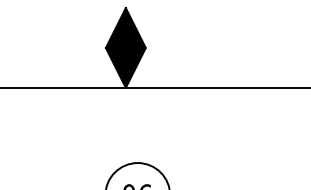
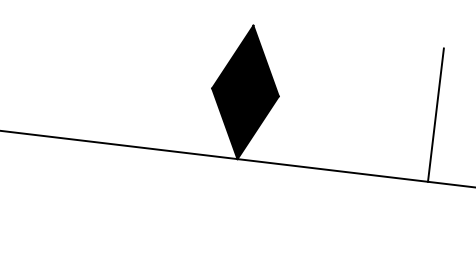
line: (239, 47) -> (435, 114), added

